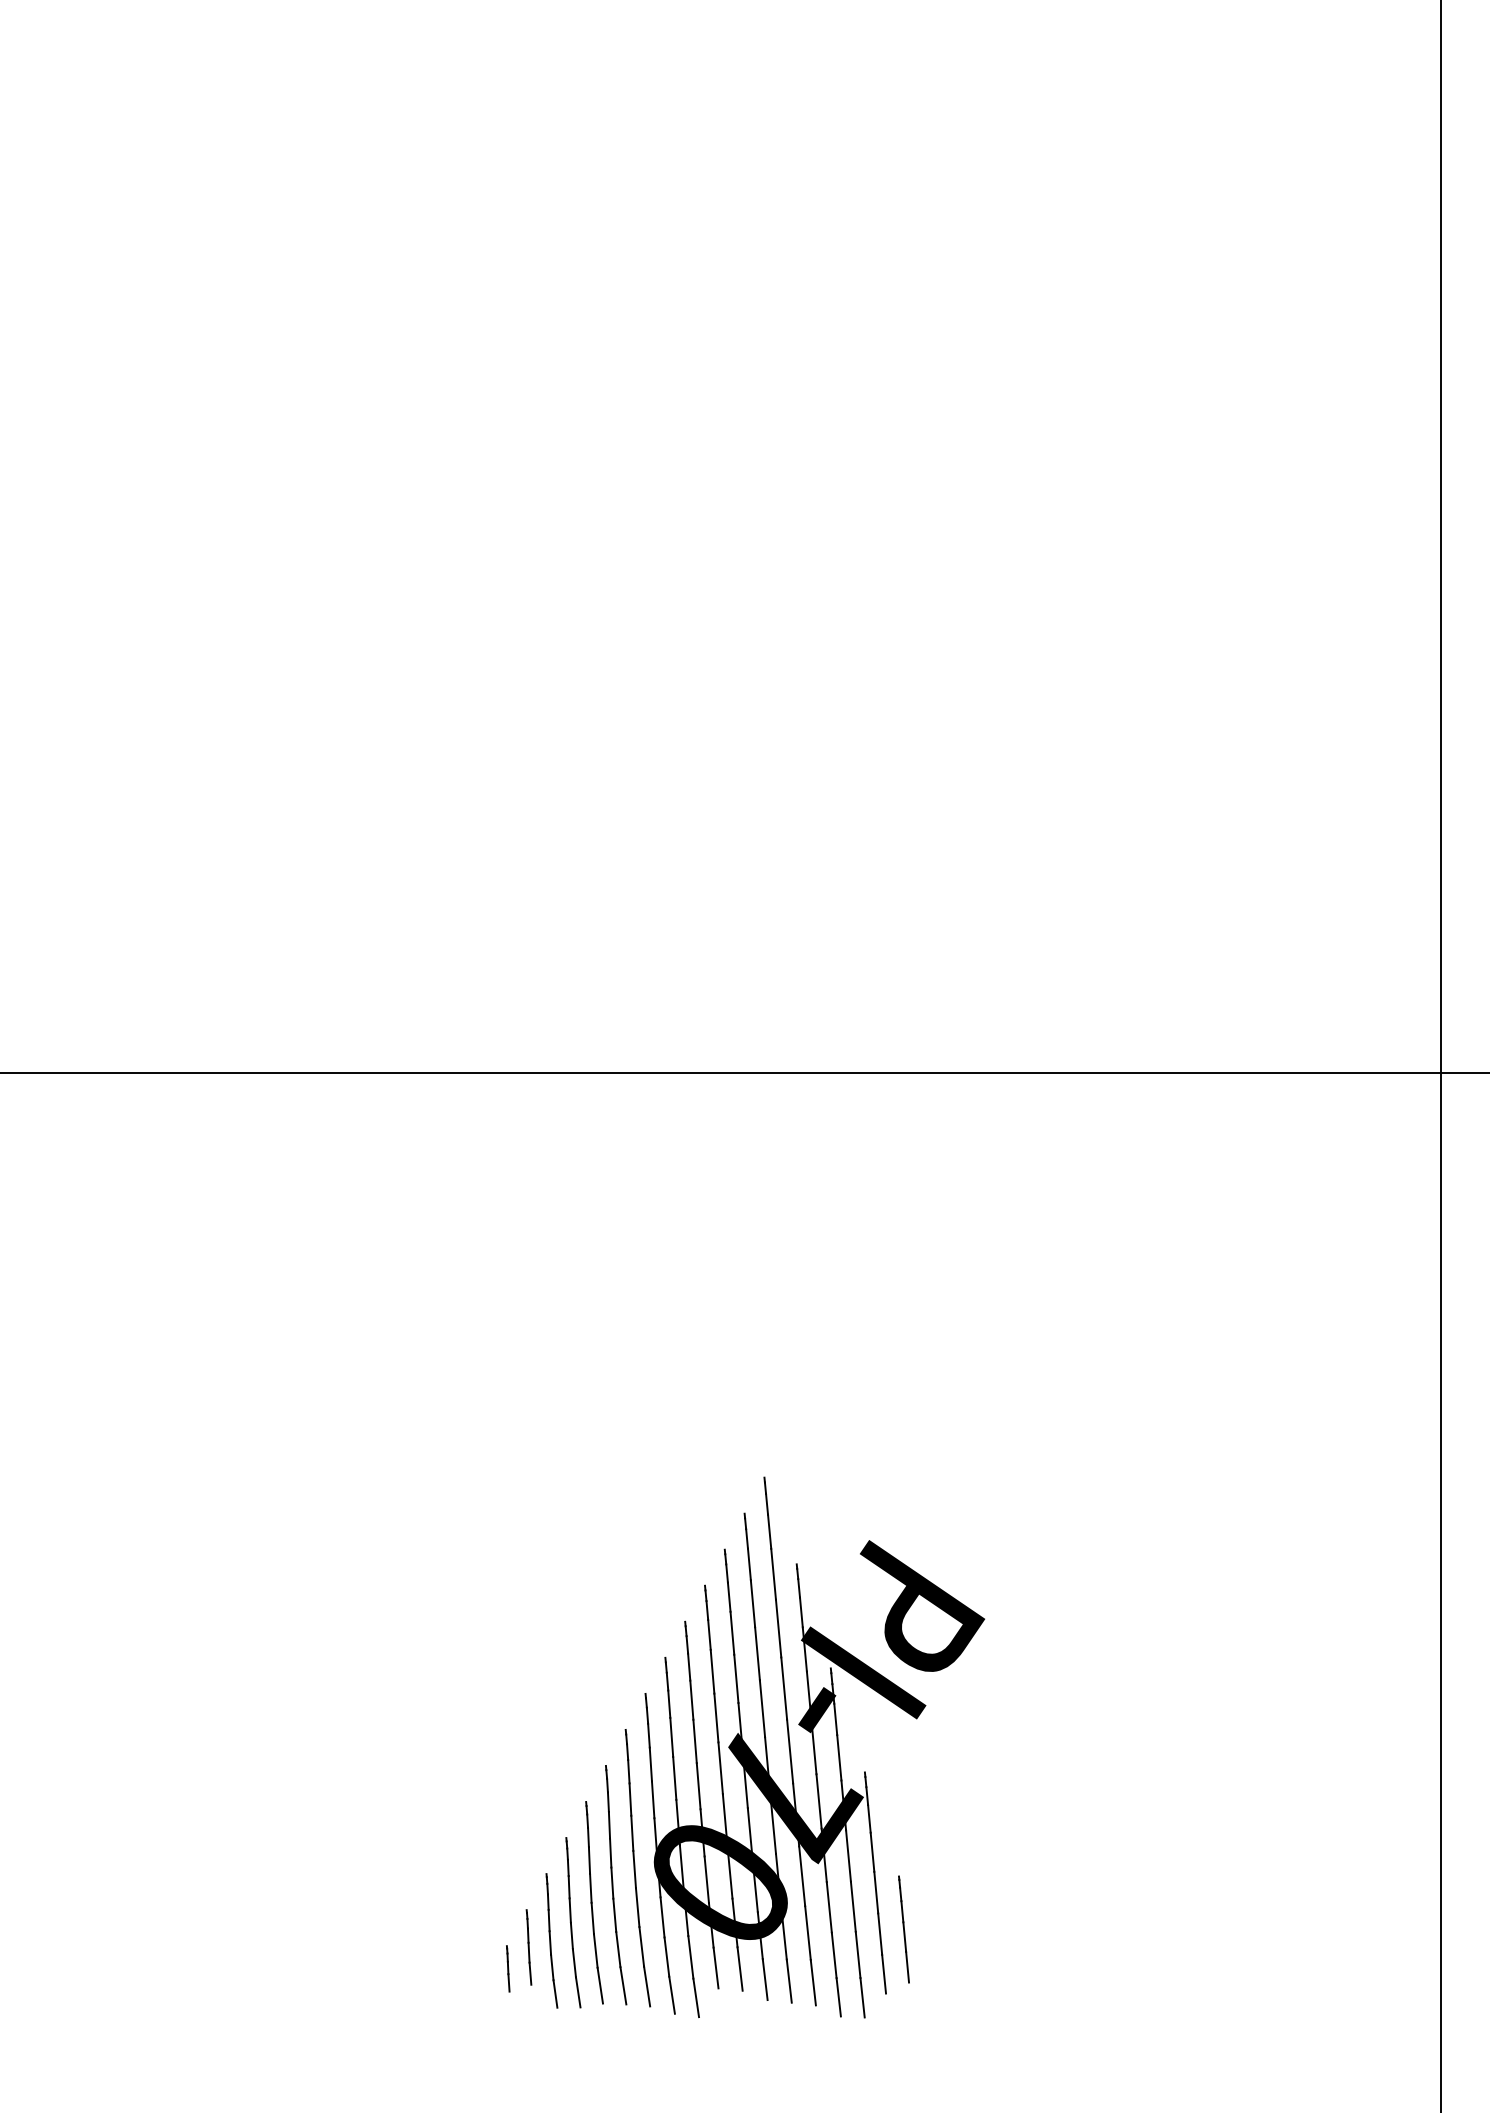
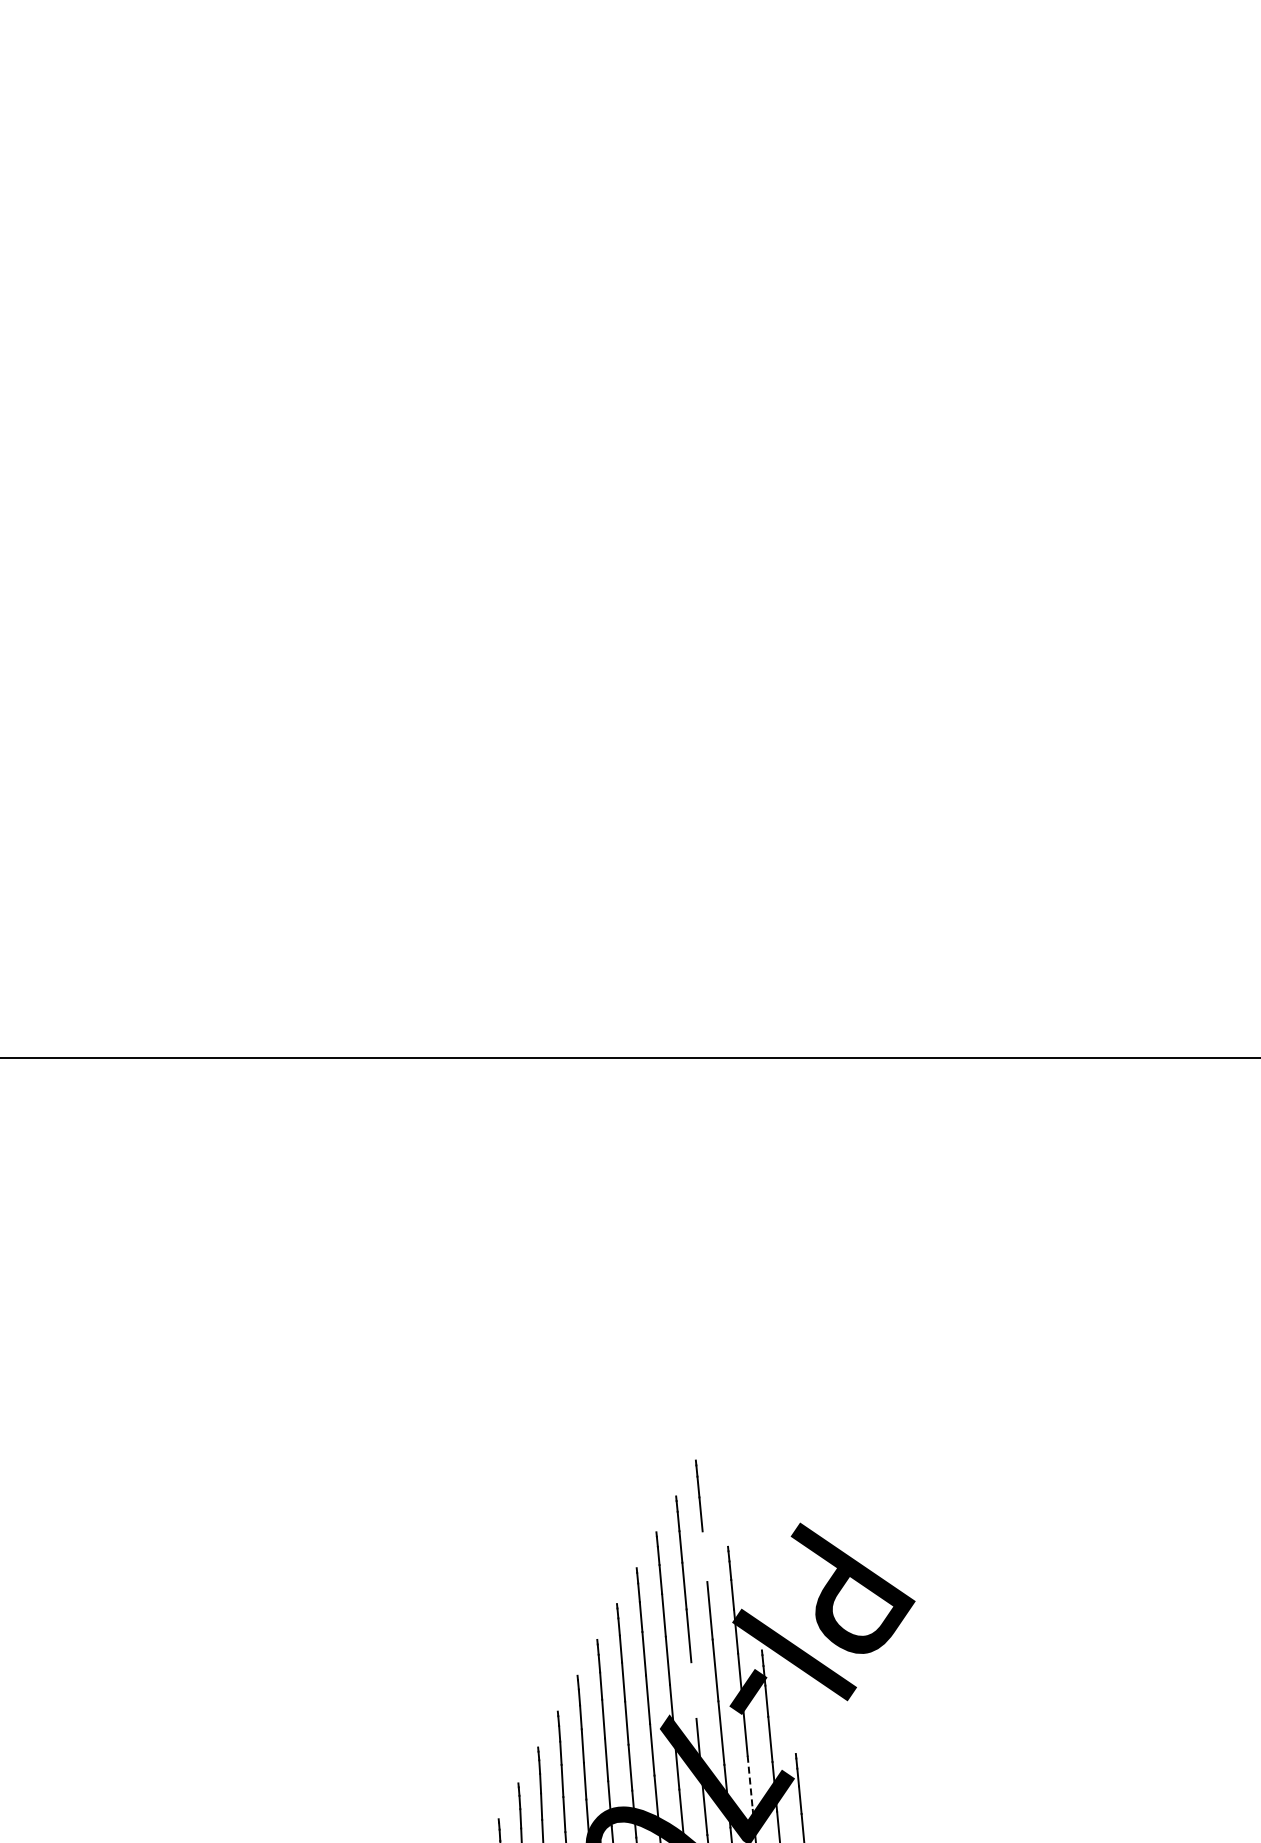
line: (773, 1573) -> (704, 1555), removed
line: (762, 1708) -> (693, 1690), removed
line: (819, 1801) -> (750, 1782), solid -> dashed

